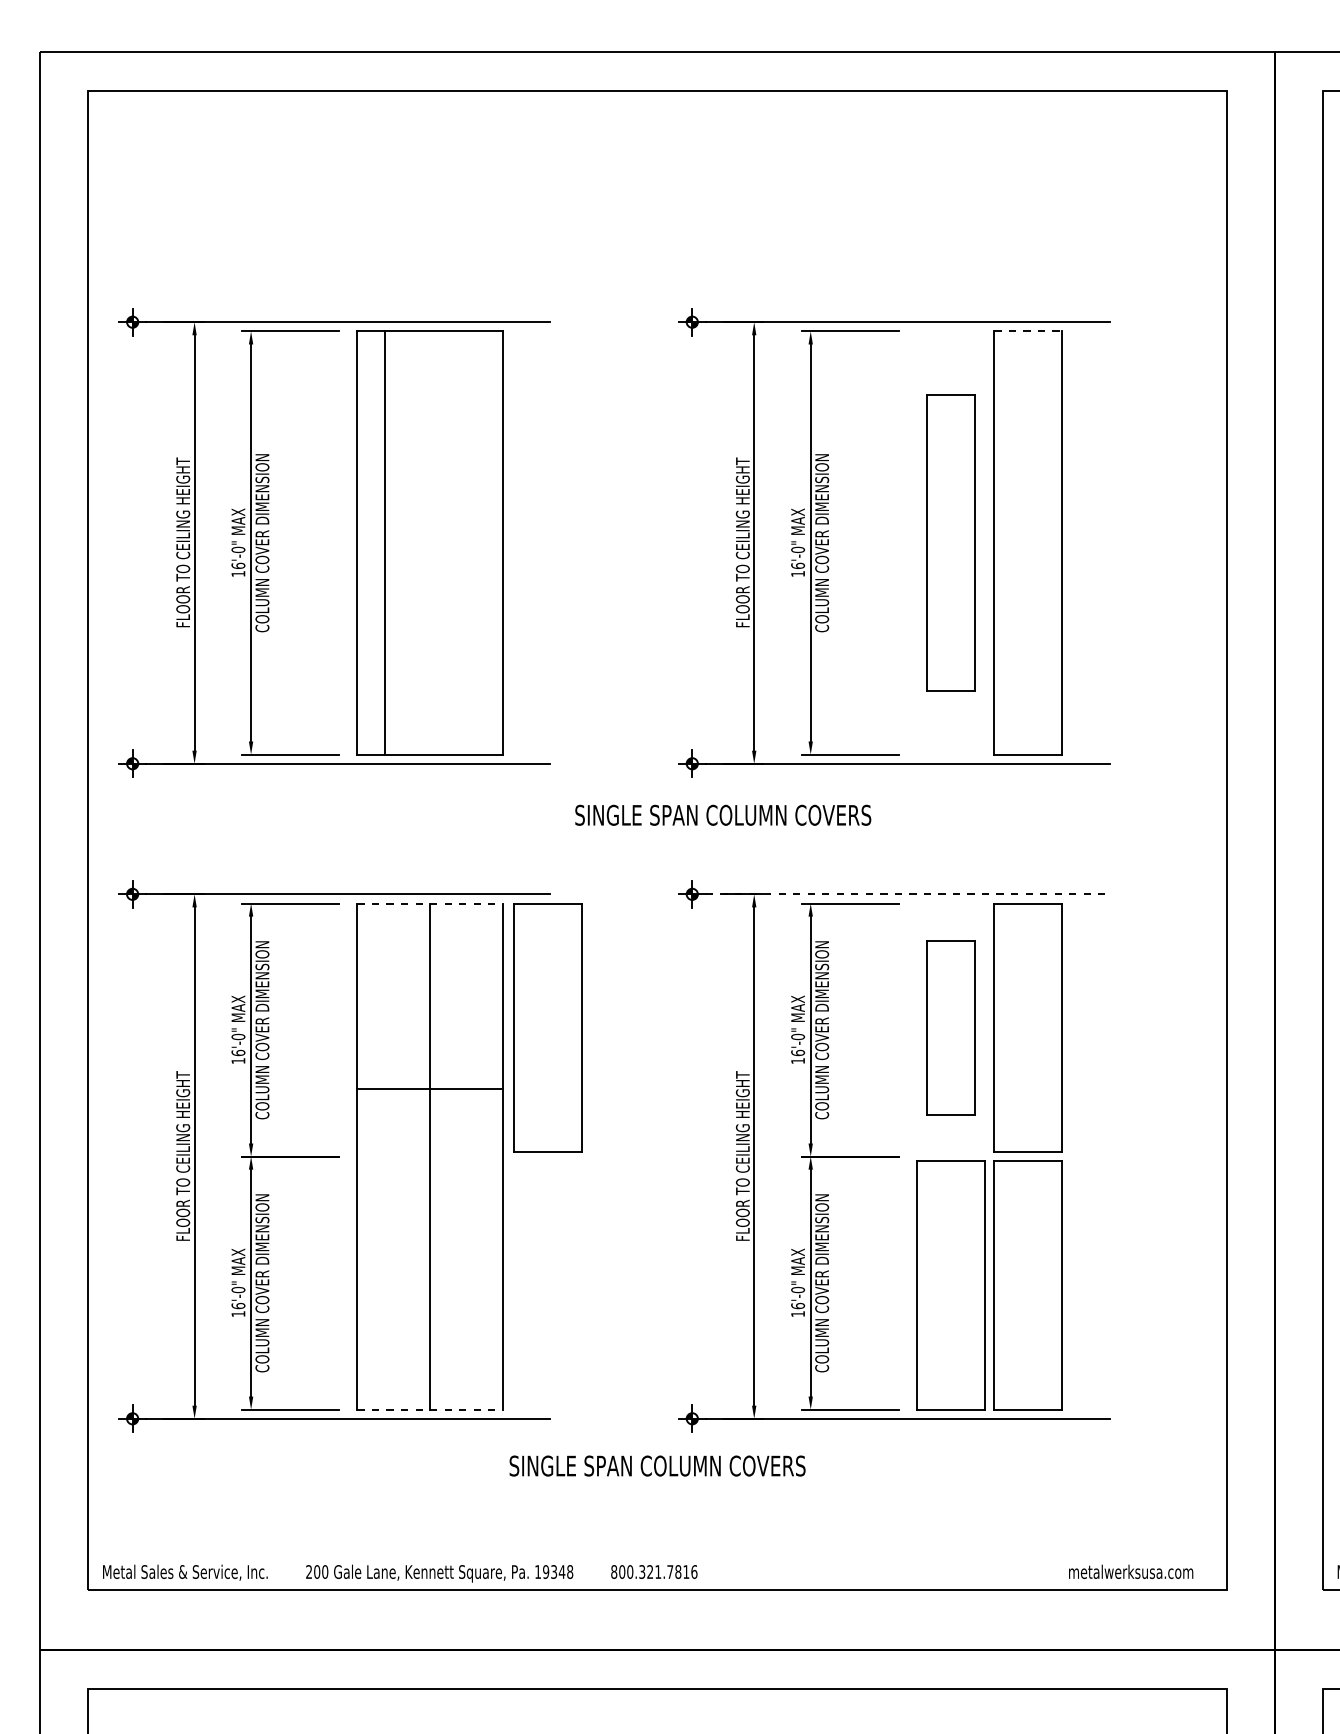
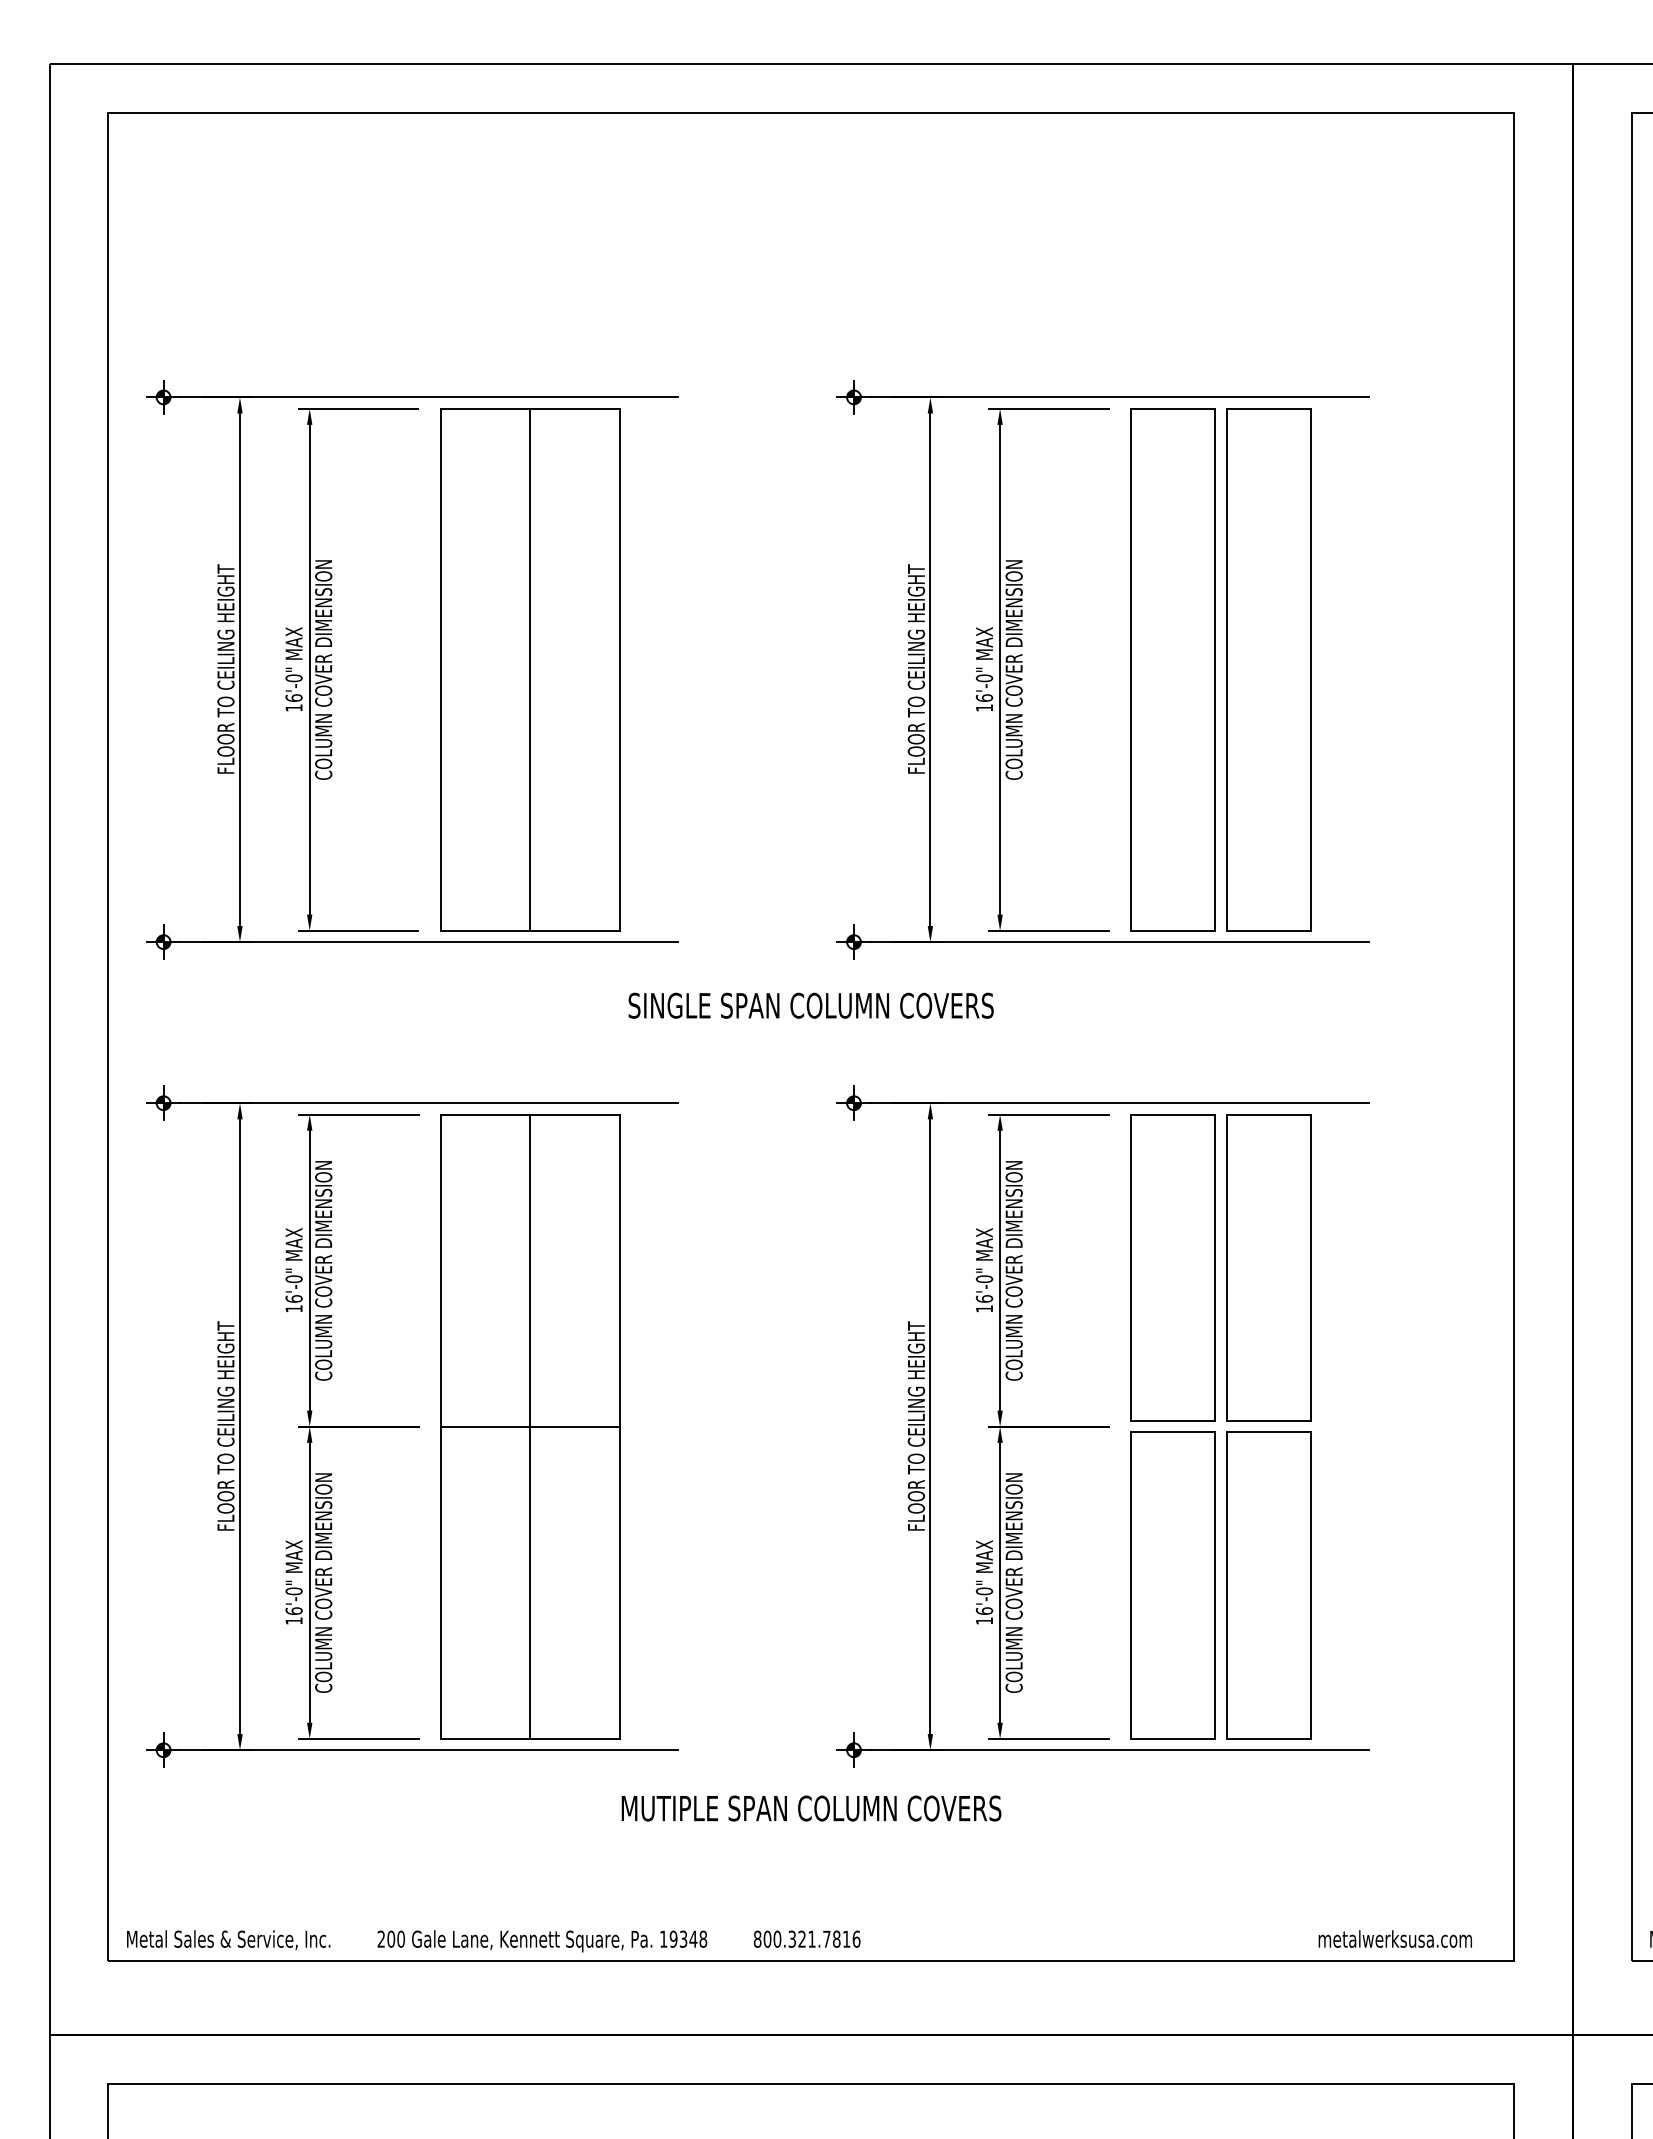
line: (1028, 331) -> (1268, 408), dashed -> solid
line: (384, 542) -> (530, 669), moved
part: (950, 542) -> (1172, 669), size x1.43
text: (722, 815) -> (810, 1005), moved
line: (908, 894) -> (1120, 1103), dashed -> solid
line: (430, 903) -> (530, 1114), dashed -> solid
part: (548, 1027) -> (676, 1267), removed
part: (950, 1027) -> (1172, 1267), size x1.43
line: (430, 1089) -> (530, 1426), moved
line: (430, 1409) -> (530, 1738), dashed -> solid
text: (657, 1466) -> (811, 1808), SINGLE SPAN COLUMN COVERS -> MUTIPLE SPAN COLUMN COVERS

